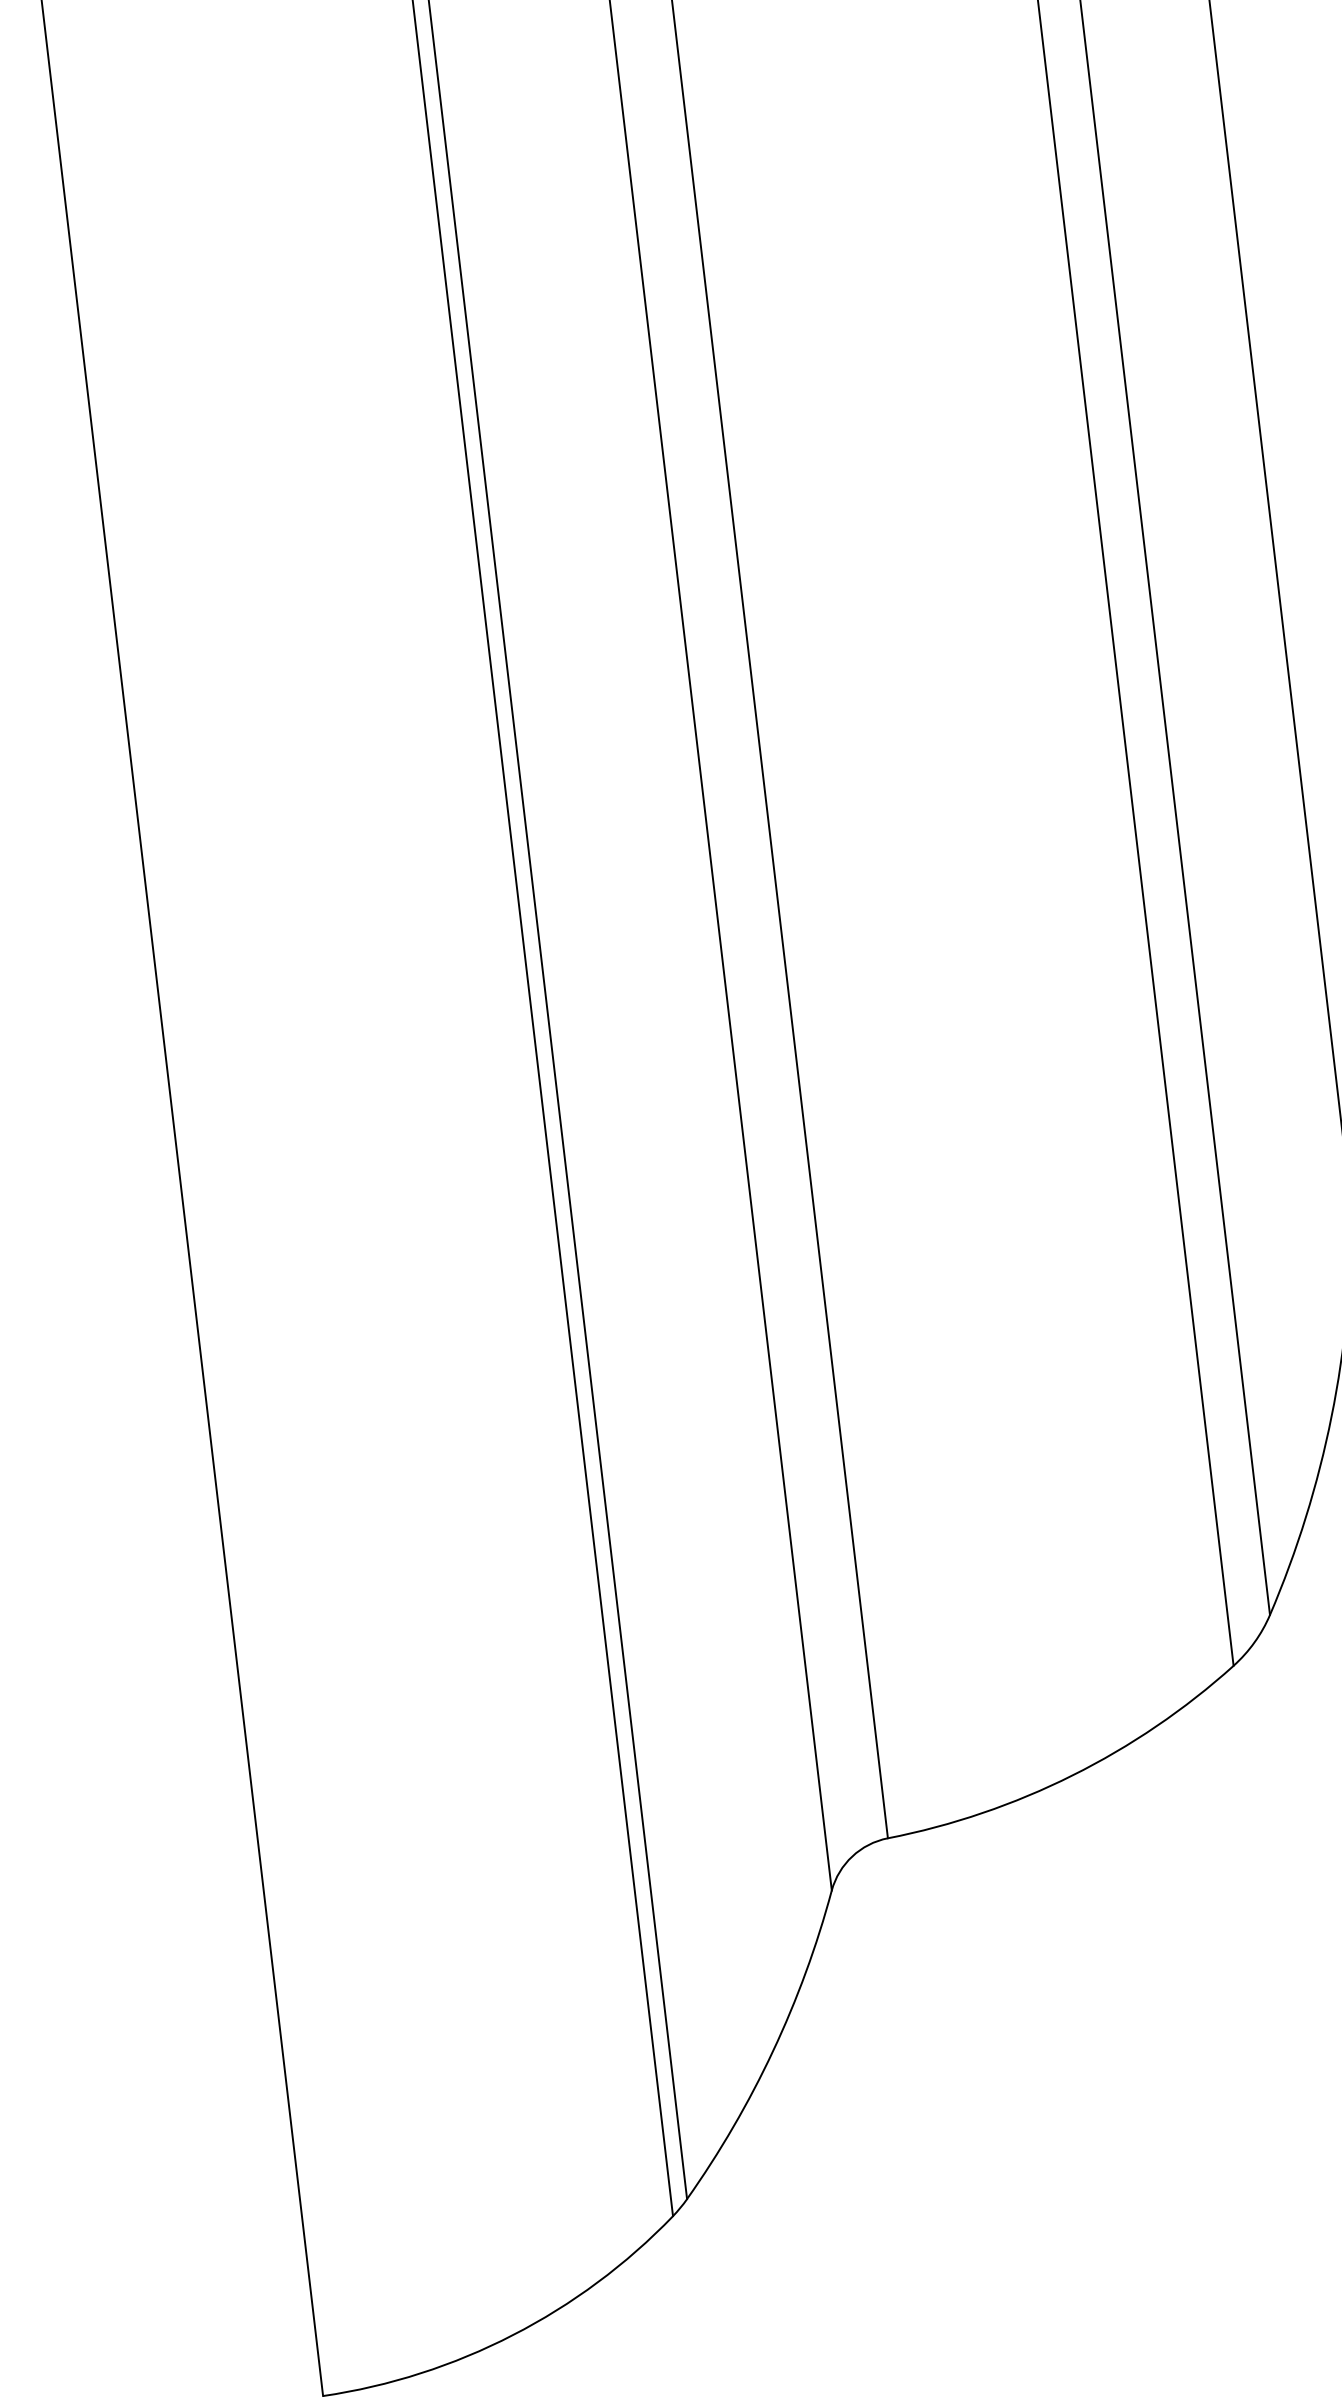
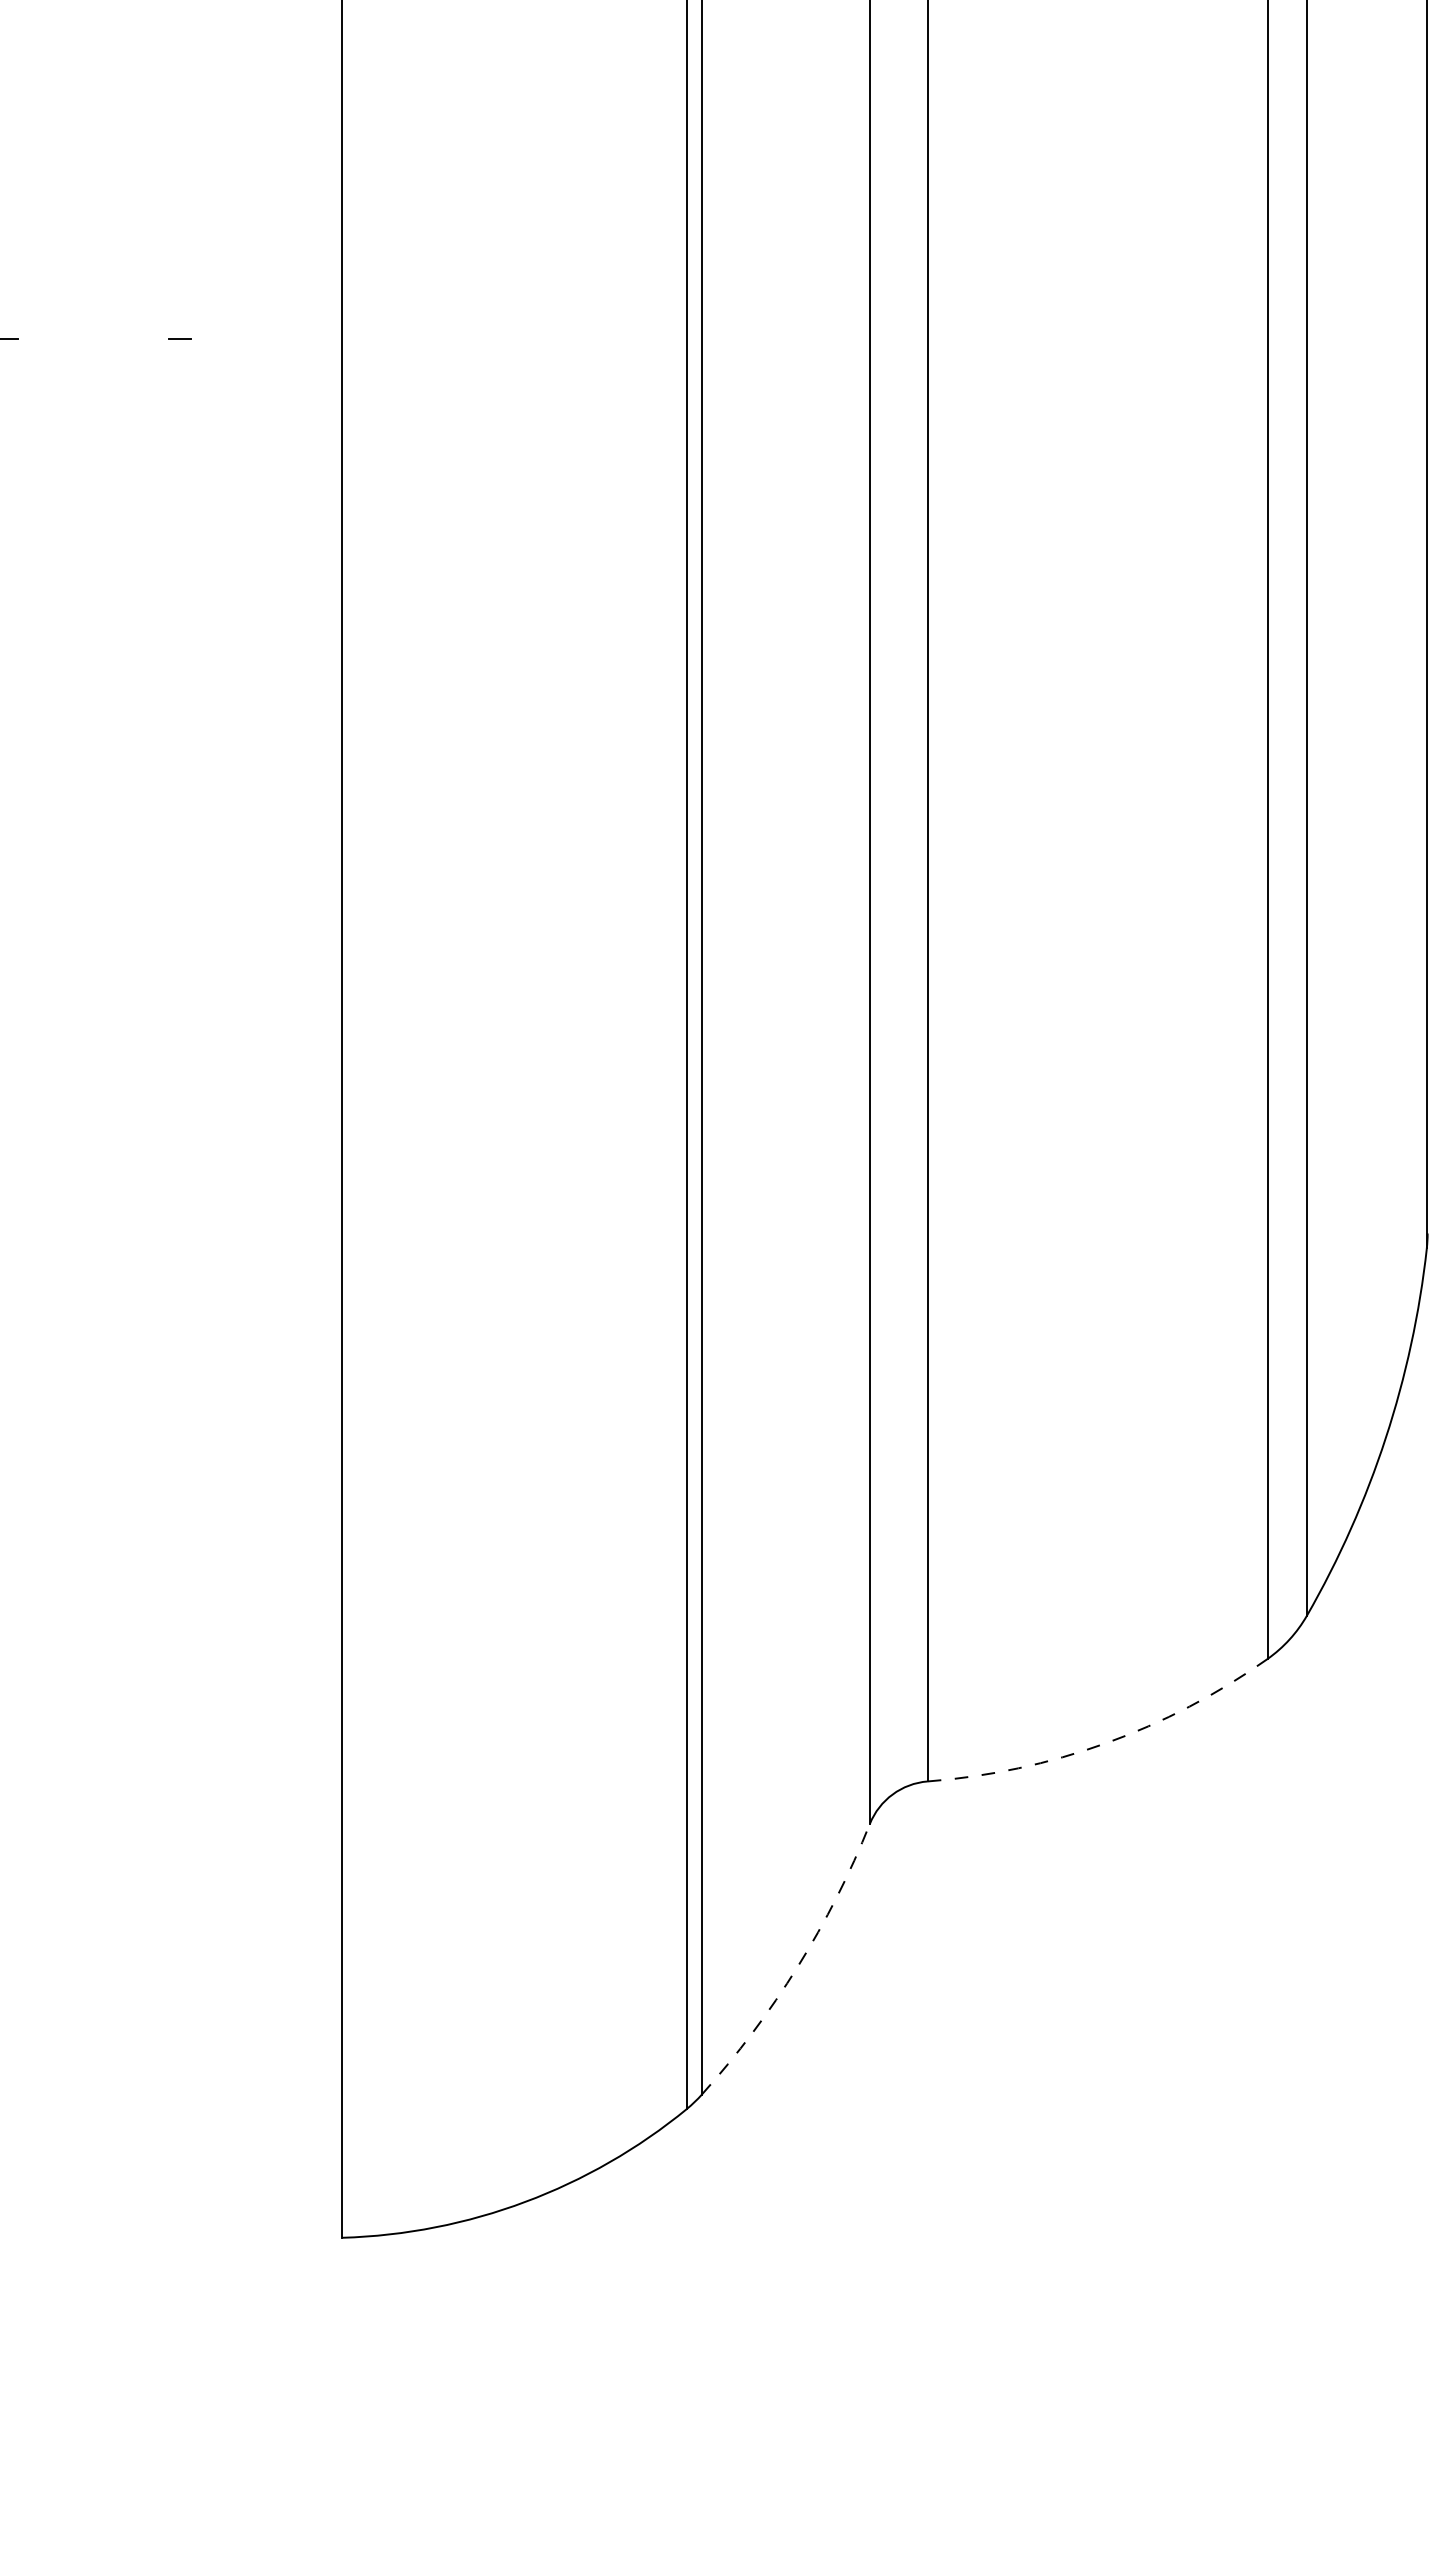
arc: (1071, 1775) -> (1105, 1743), solid -> dashed
arc: (772, 2051) -> (797, 1966), solid -> dashed

